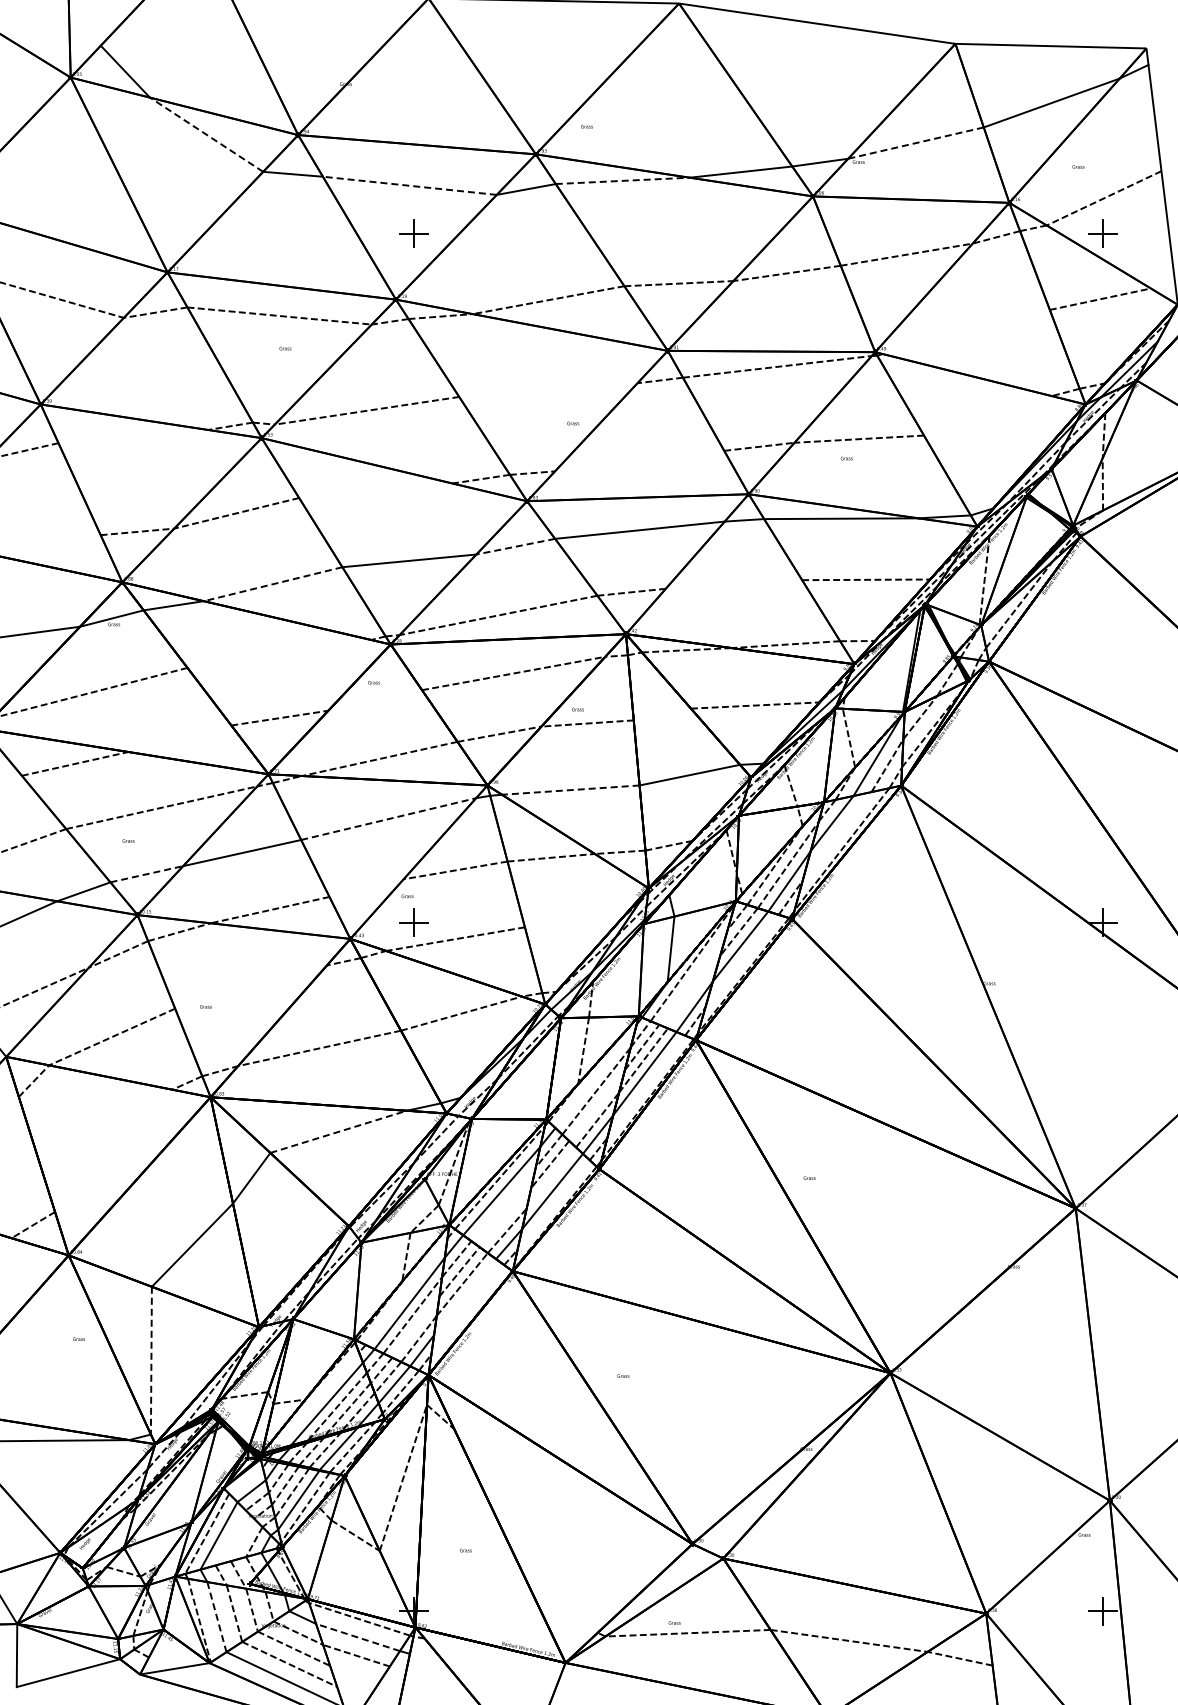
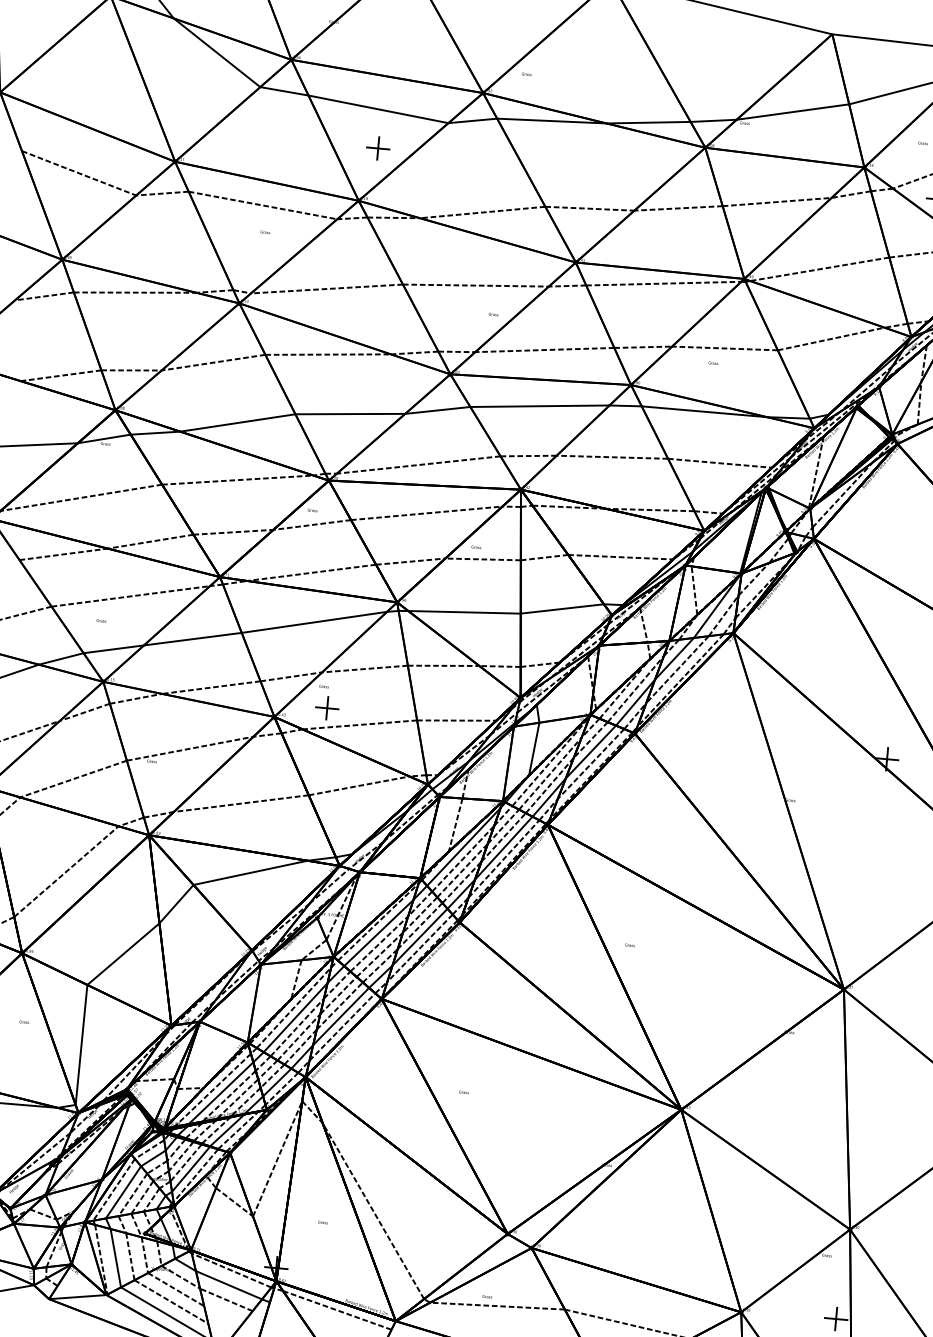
line: (206, 134) -> (216, 52), dashed -> solid
line: (915, 143) -> (792, 112), dashed -> solid
line: (623, 180) -> (552, 120), dashed -> solid
line: (409, 185) -> (378, 109), dashed -> solid
line: (965, 331) -> (819, 268), added
line: (548, 389) -> (476, 285), added
line: (987, 415) -> (830, 338), added
line: (133, 436) -> (135, 292), added
line: (639, 460) -> (544, 349), added
line: (375, 490) -> (327, 354), added
line: (51, 546) -> (60, 375), added
line: (515, 546) -> (437, 410), dashed -> solid
line: (272, 584) -> (237, 423), dashed -> solid
line: (733, 584) -> (611, 457), added
line: (279, 653) -> (237, 479), added
line: (375, 700) -> (312, 525), added
line: (662, 714) -> (544, 557), added
line: (179, 738) -> (150, 541), added
line: (570, 790) -> (464, 612), dashed -> solid
line: (388, 819) -> (314, 622), dashed -> solid
line: (836, 836) -> (677, 669), added
line: (147, 874) -> (114, 649), dashed -> solid
line: (366, 887) -> (291, 676), added
line: (572, 922) -> (456, 720), added
line: (741, 960) -> (590, 763), added
line: (693, 976) -> (550, 772), added
line: (250, 986) -> (189, 748), added
line: (693, 991) -> (549, 785), added
line: (595, 1076) -> (463, 846), added
line: (646, 1086) -> (504, 858), added
line: (596, 1105) -> (462, 870), added
line: (339, 1131) -> (251, 872), dashed -> solid
line: (113, 1150) -> (66, 871), added
line: (551, 1177) -> (420, 925), added
line: (503, 1204) -> (379, 944), added
line: (553, 1204) -> (419, 947), added
line: (505, 1217) -> (379, 954), added
line: (406, 1291) -> (293, 1007), added
line: (465, 1297) -> (341, 1016), added
line: (467, 1309) -> (342, 1026), added
line: (415, 1326) -> (298, 1036), added
line: (151, 1360) -> (81, 1044), dashed -> solid
line: (316, 1401) -> (212, 1090), added
line: (245, 1480) -> (149, 1149), added
line: (525, 1530) -> (372, 1210), added
line: (230, 1537) -> (132, 1194), added
line: (242, 1539) -> (142, 1197), added
line: (217, 1617) -> (116, 1258), dashed -> solid
line: (357, 1637) -> (228, 1285), dashed -> solid
line: (492, 1655) -> (336, 1309), added

